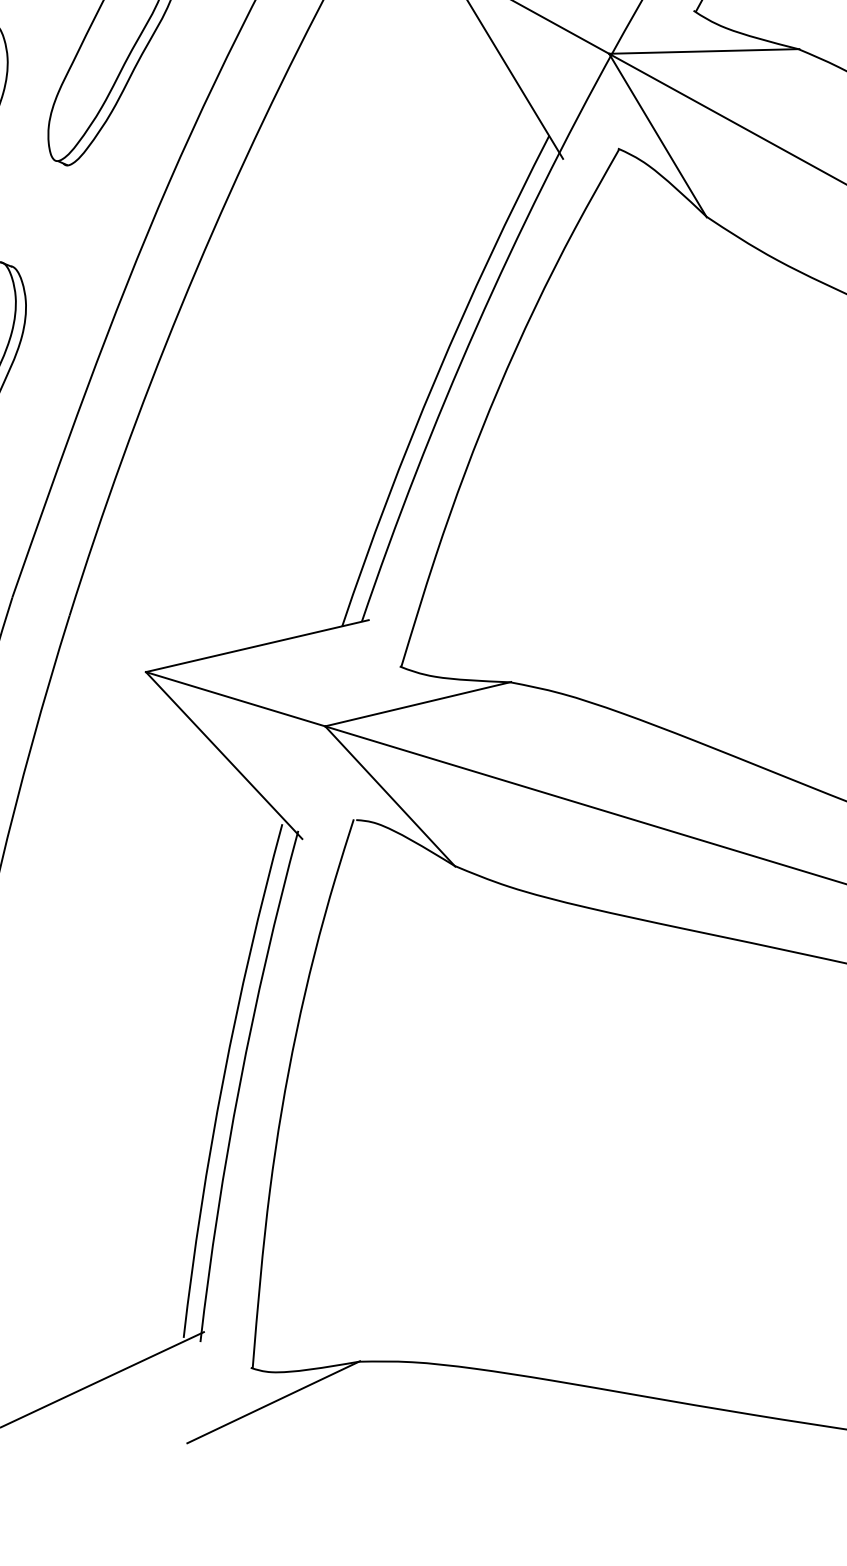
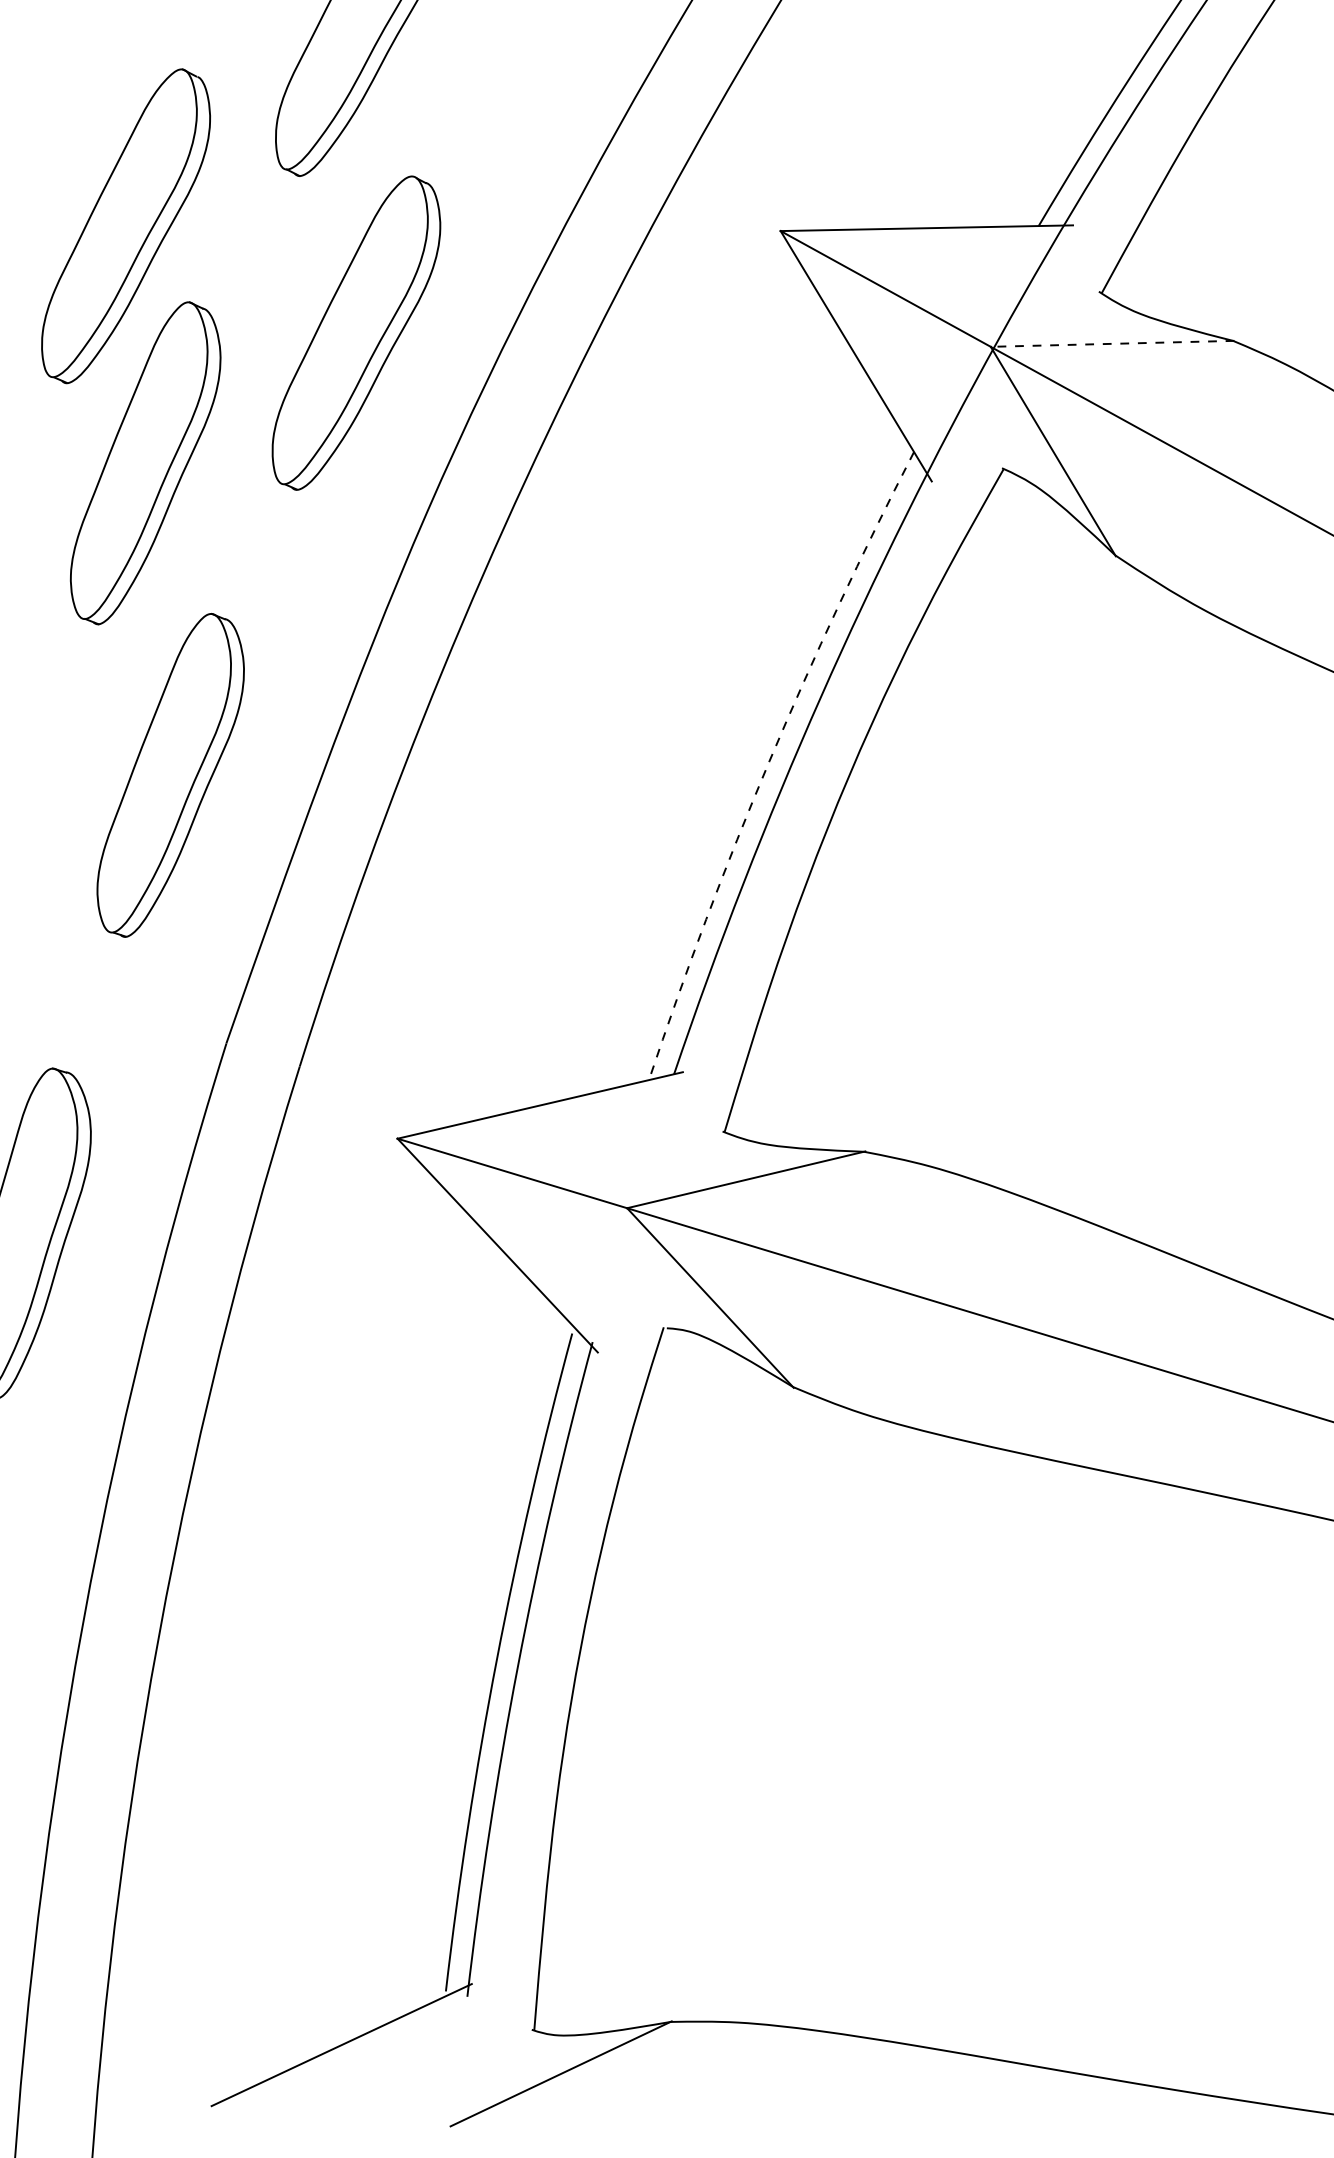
line: (704, 51) -> (1112, 343), solid -> dashed
arc: (436, 377) -> (769, 761), solid -> dashed

